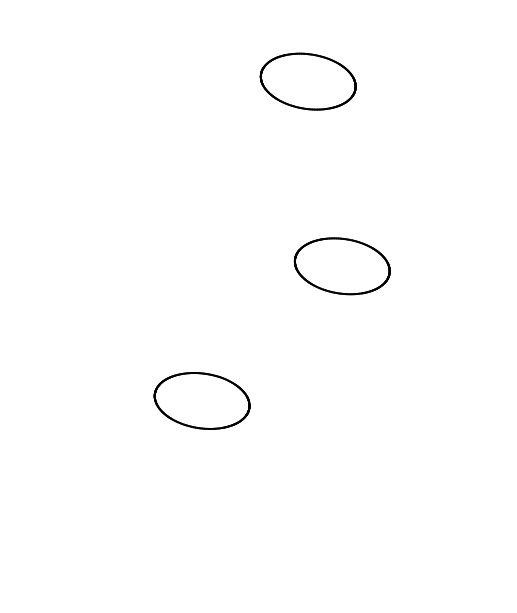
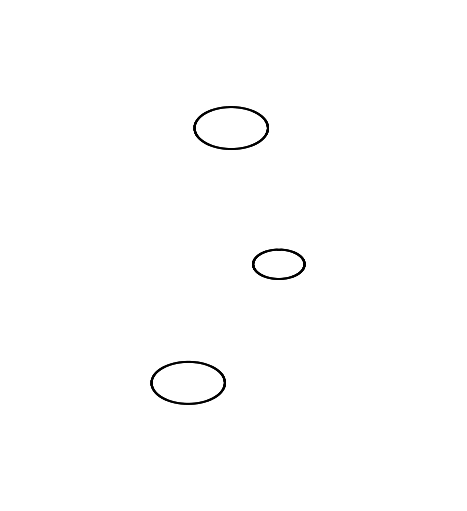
part: (341, 266) -> (278, 264), size x0.7

